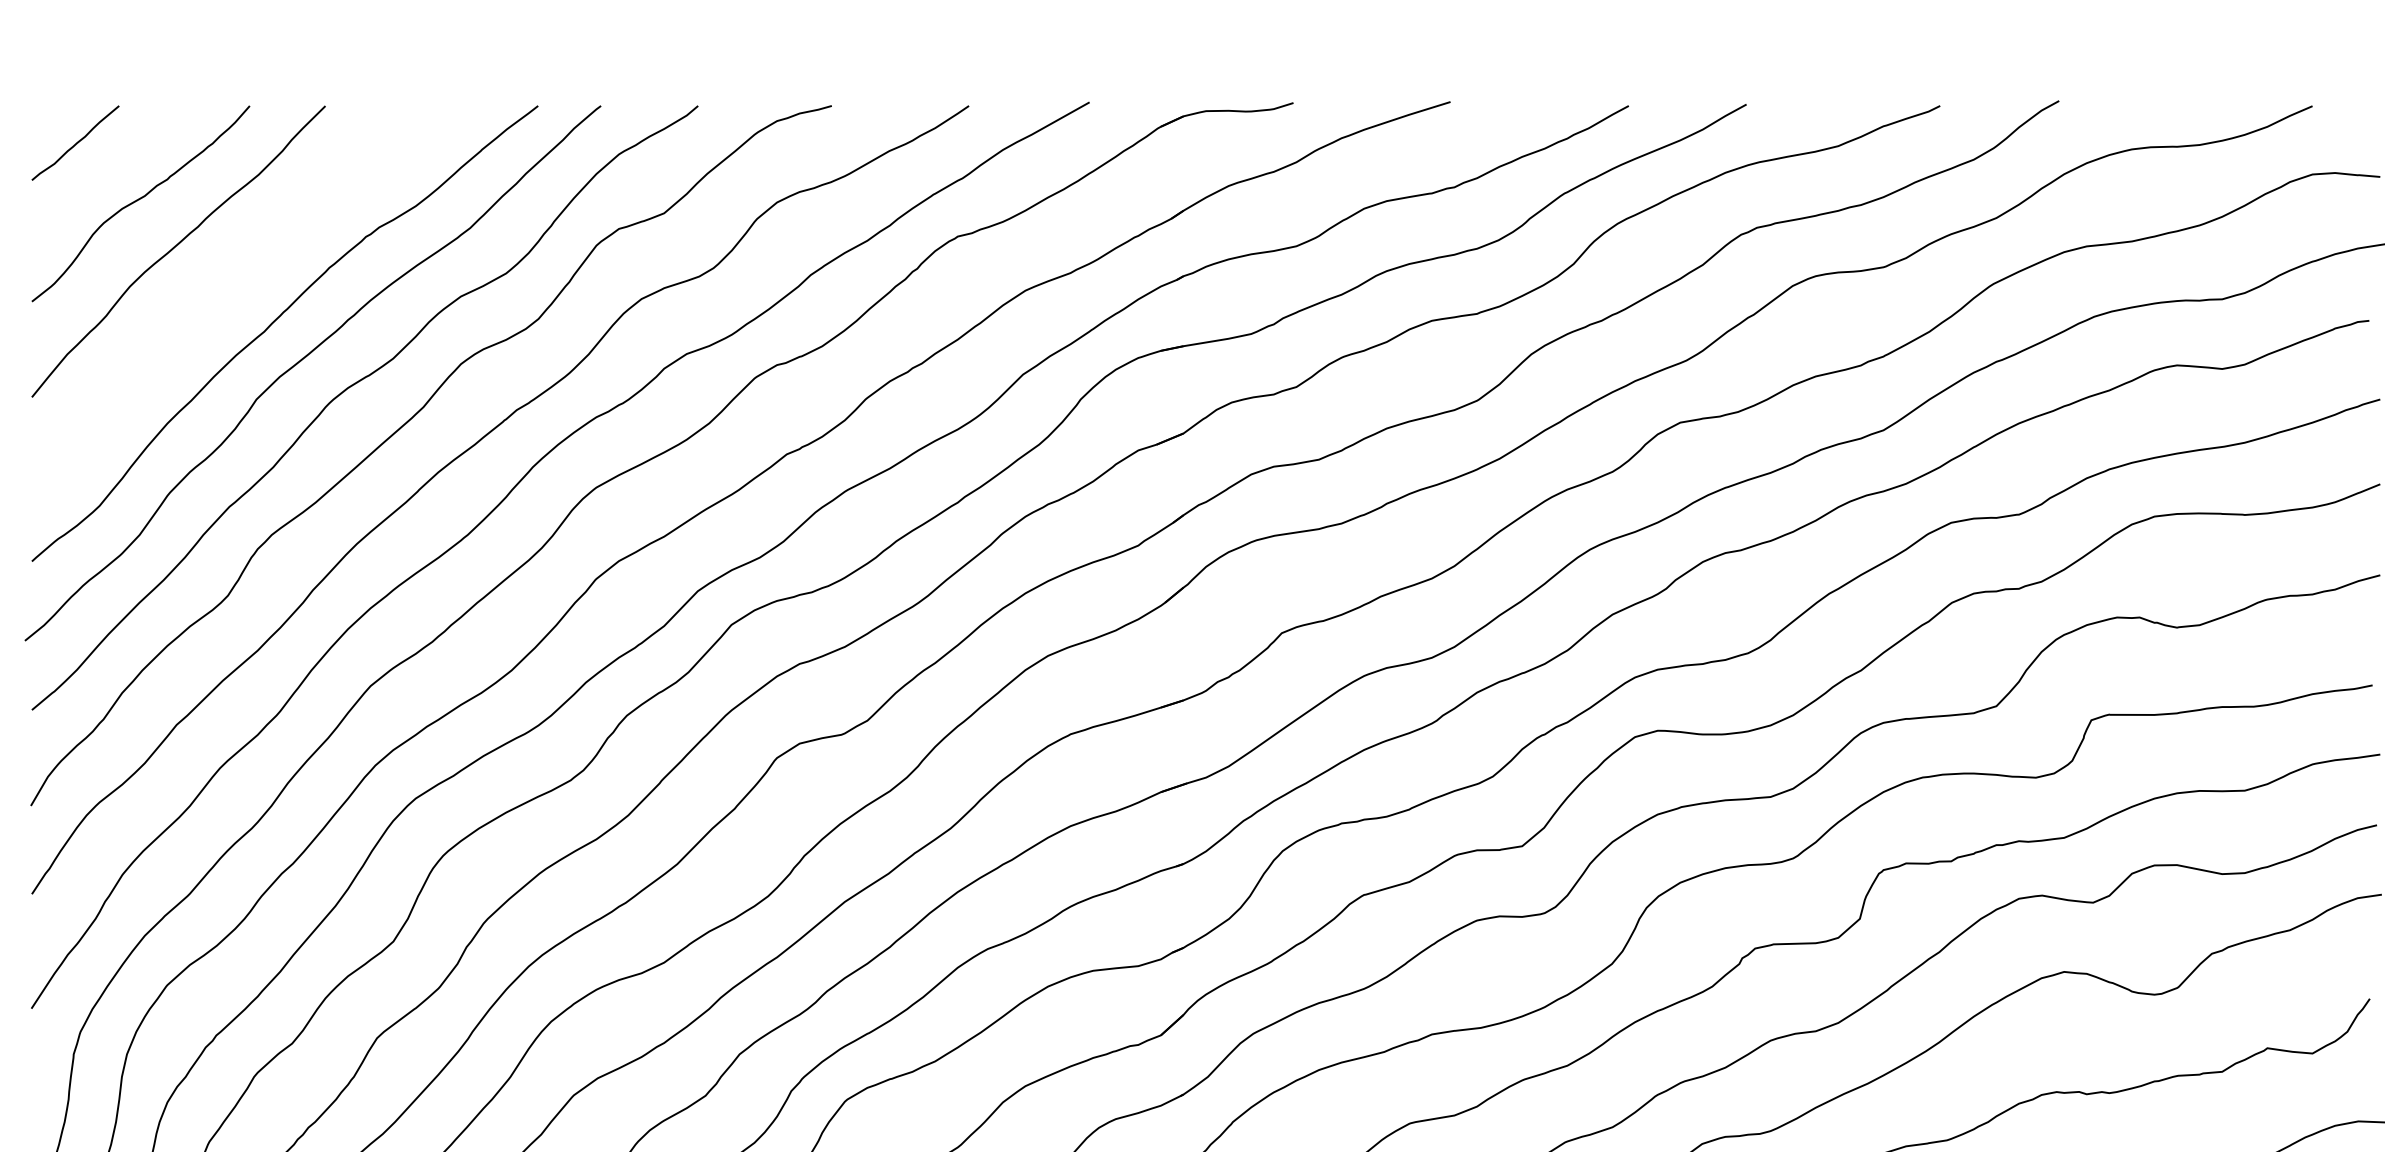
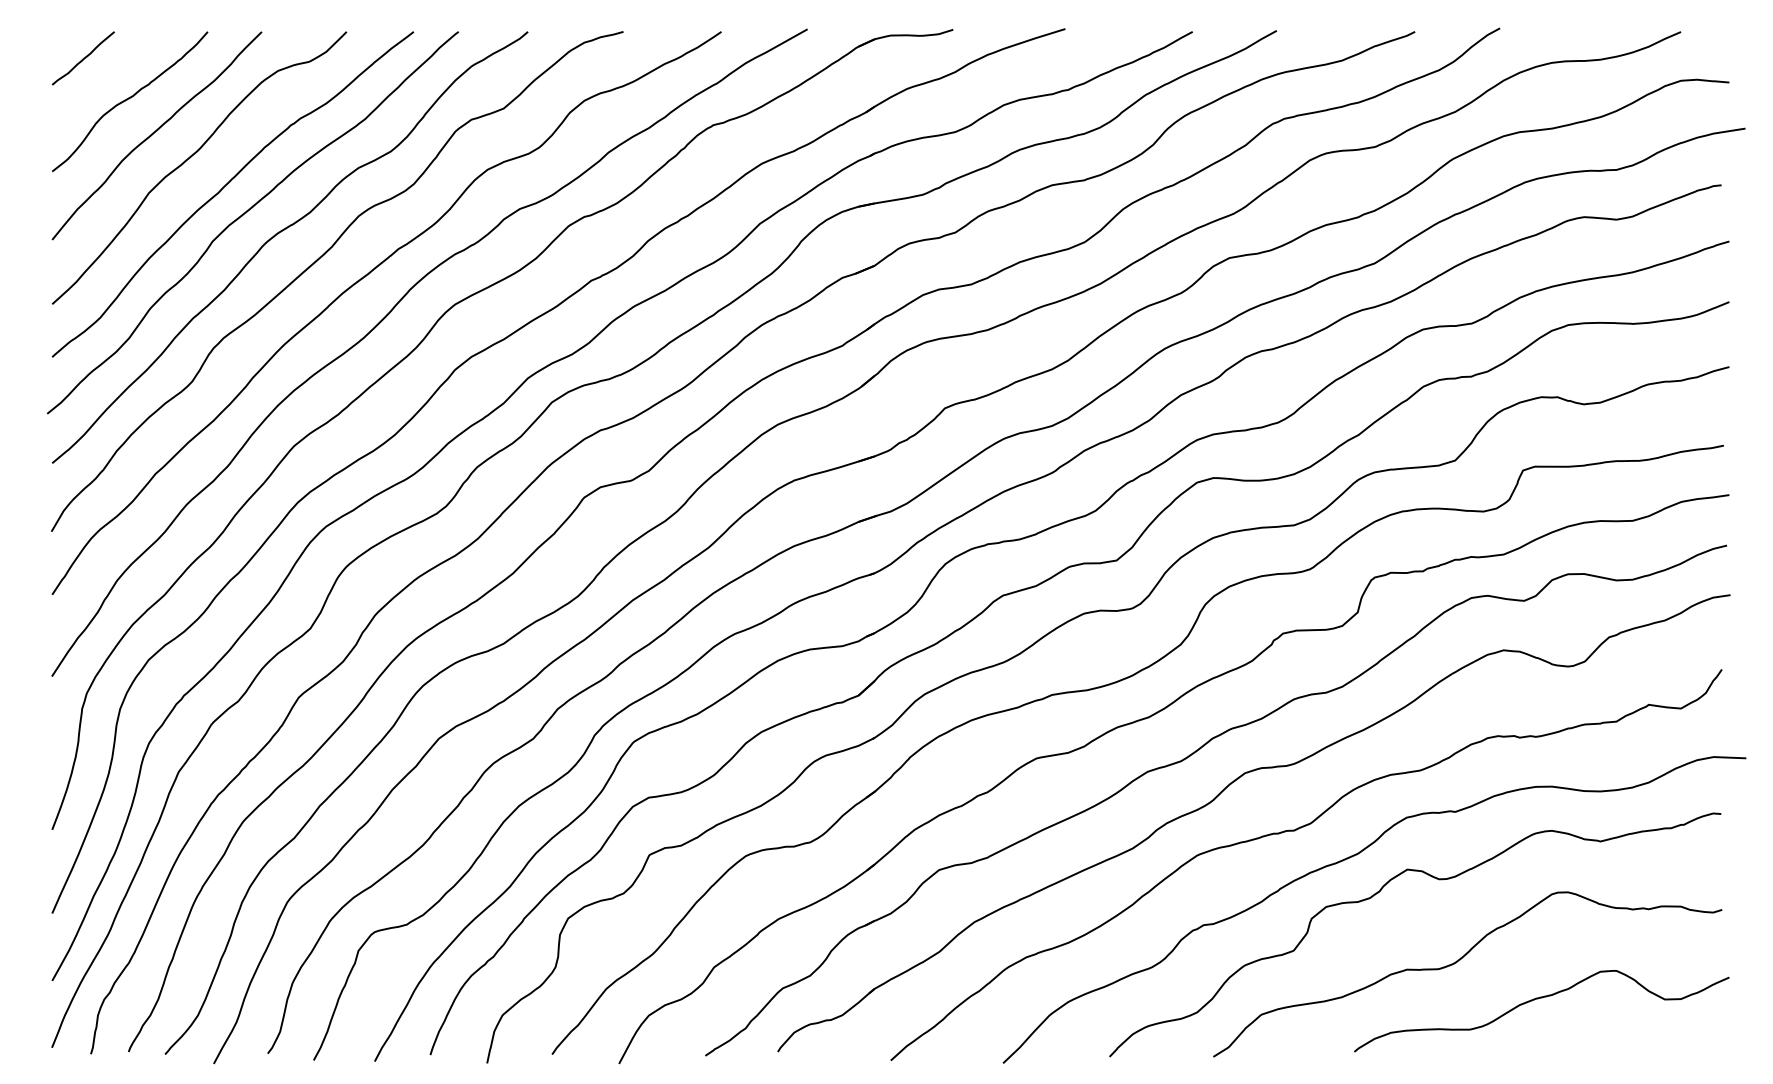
curve: (225, 283) -> (190, 158), added

